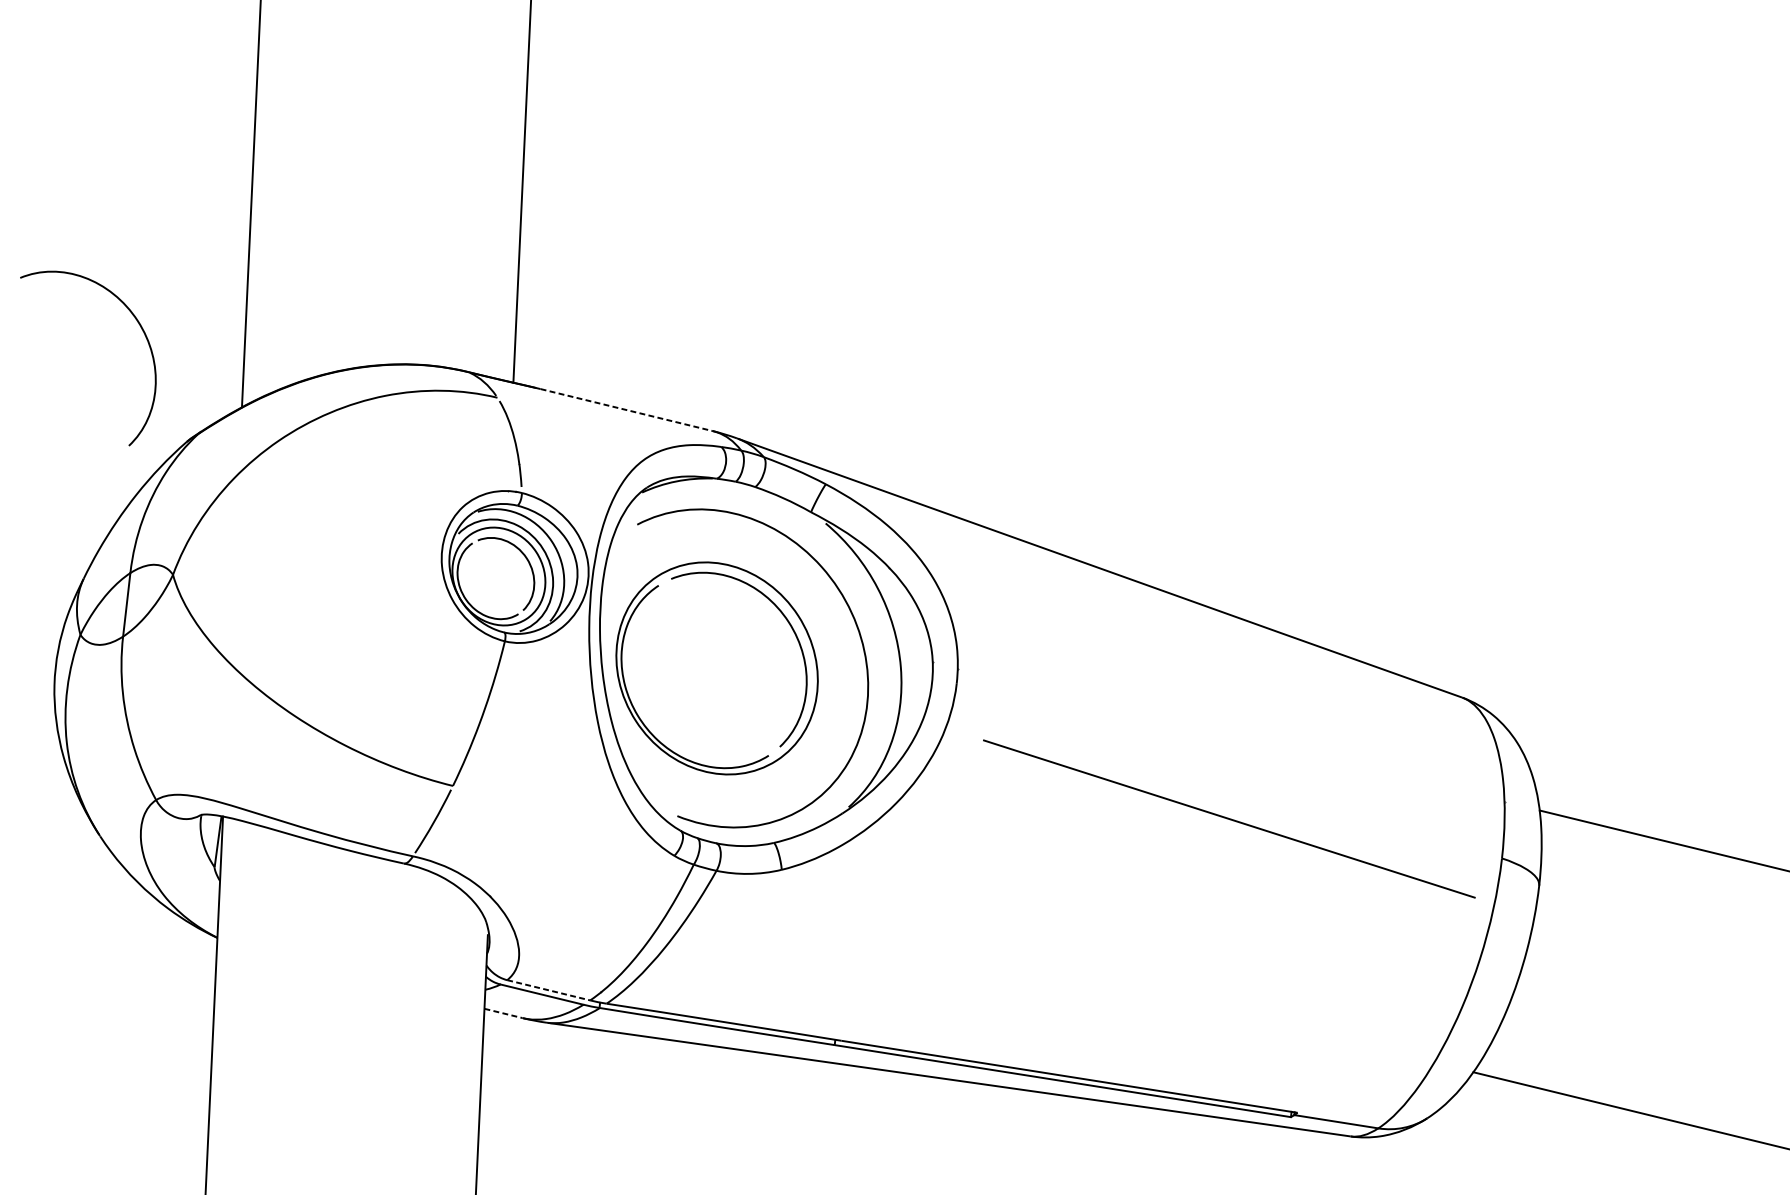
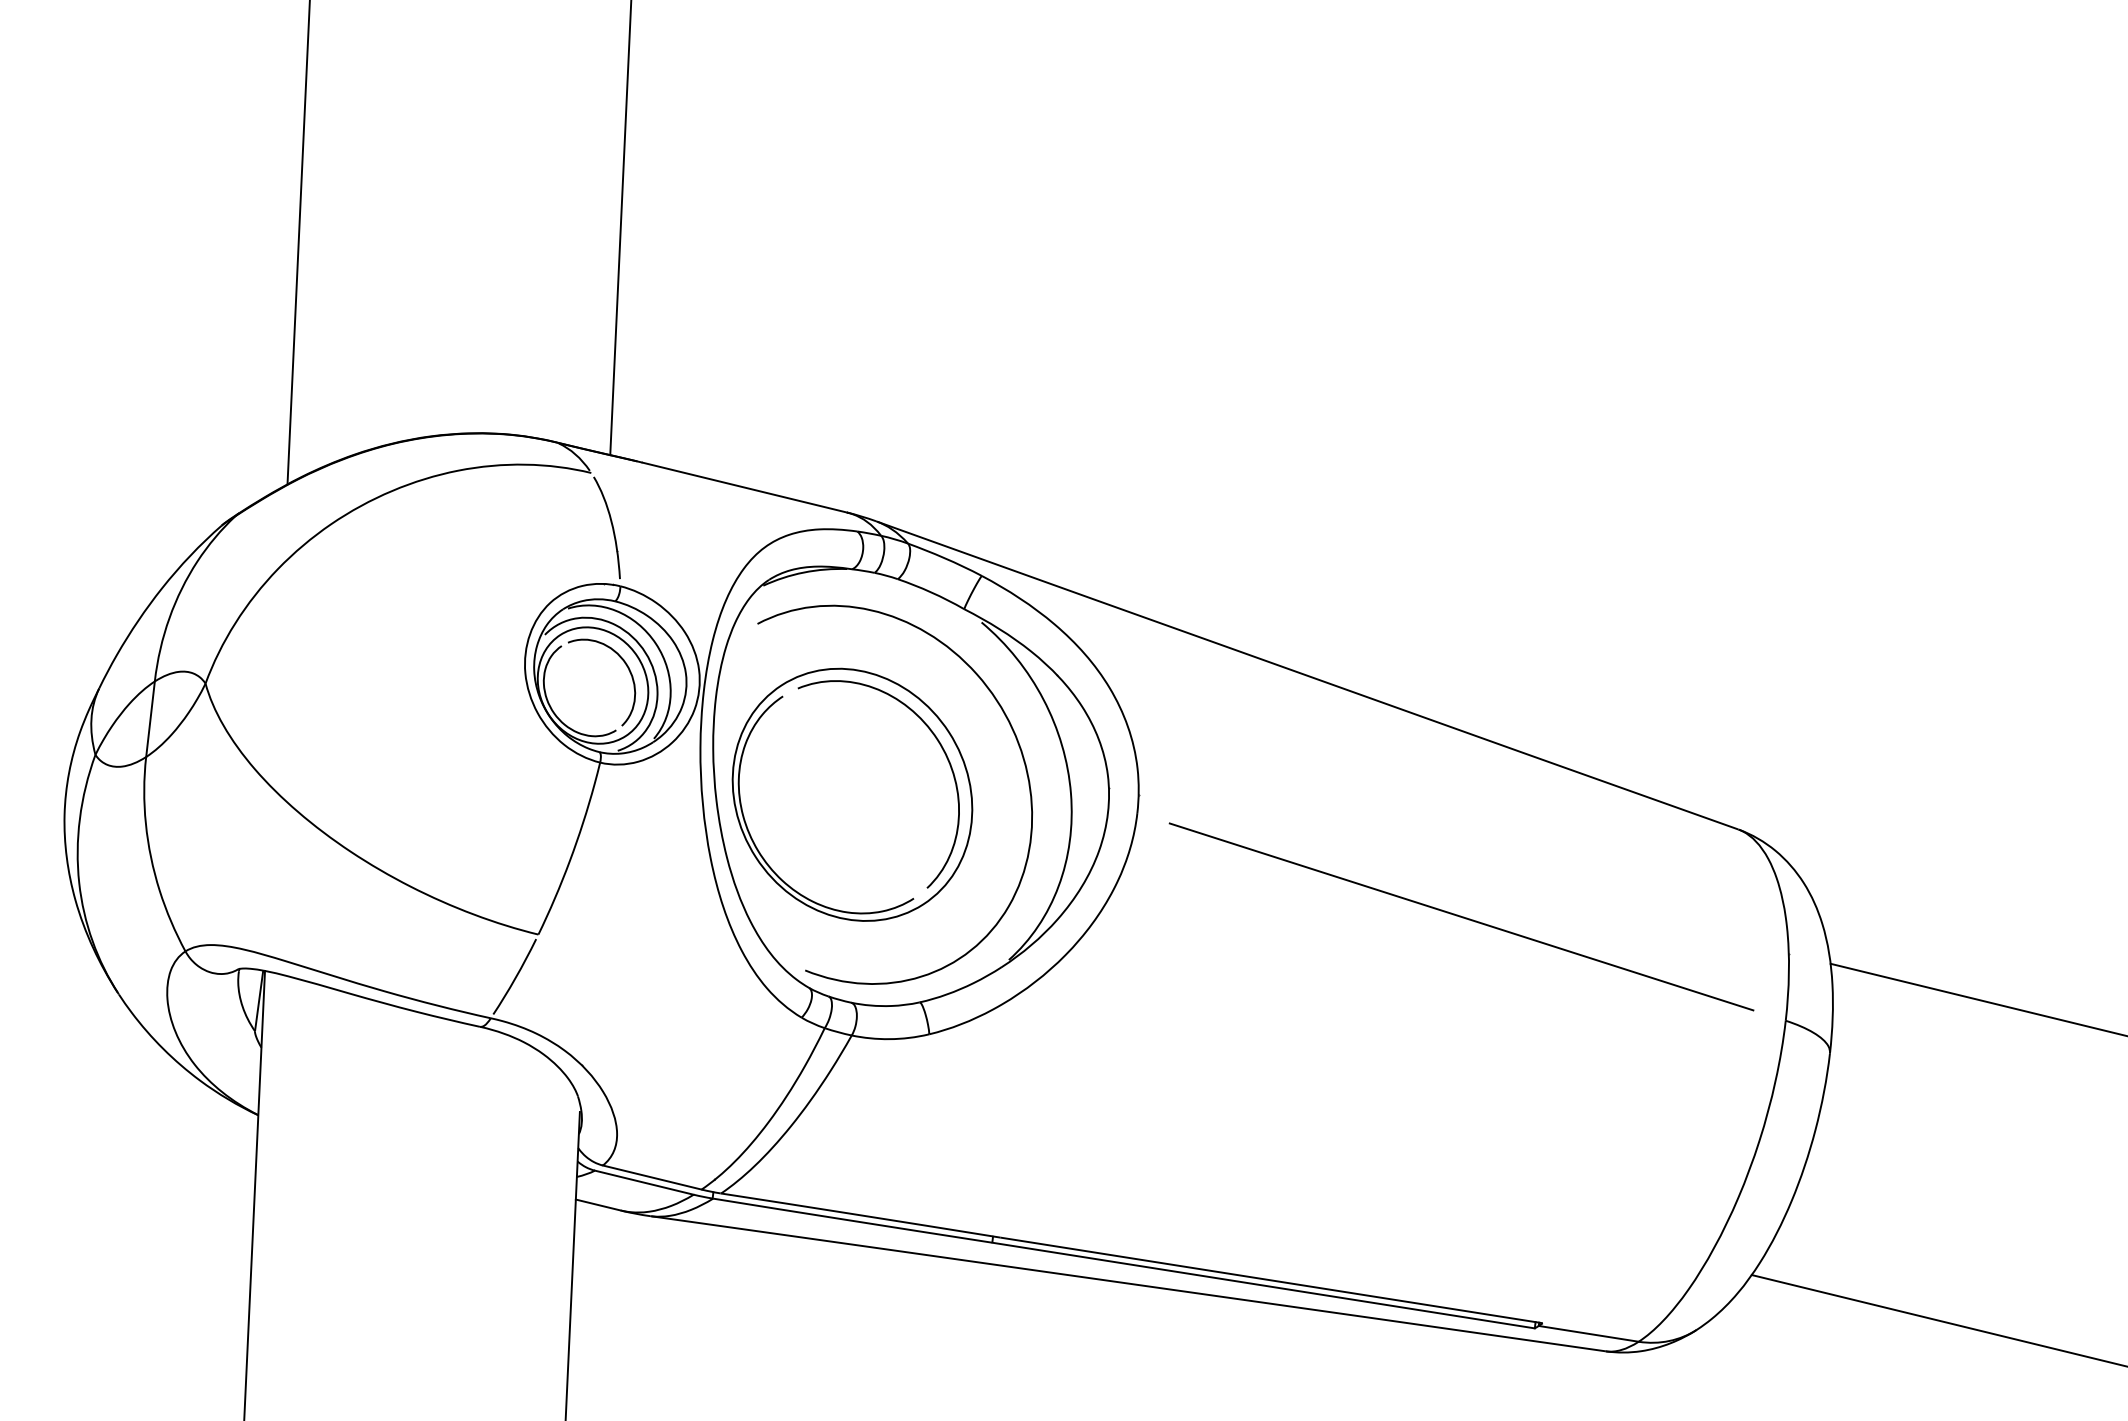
curve: (142, 331) -> (169, 394), removed
line: (627, 409) -> (745, 487), dashed -> solid
line: (1229, 818) -> (1461, 916), moved
line: (548, 990) -> (652, 1177), dashed -> solid
line: (503, 1013) -> (598, 1205), dashed -> solid

